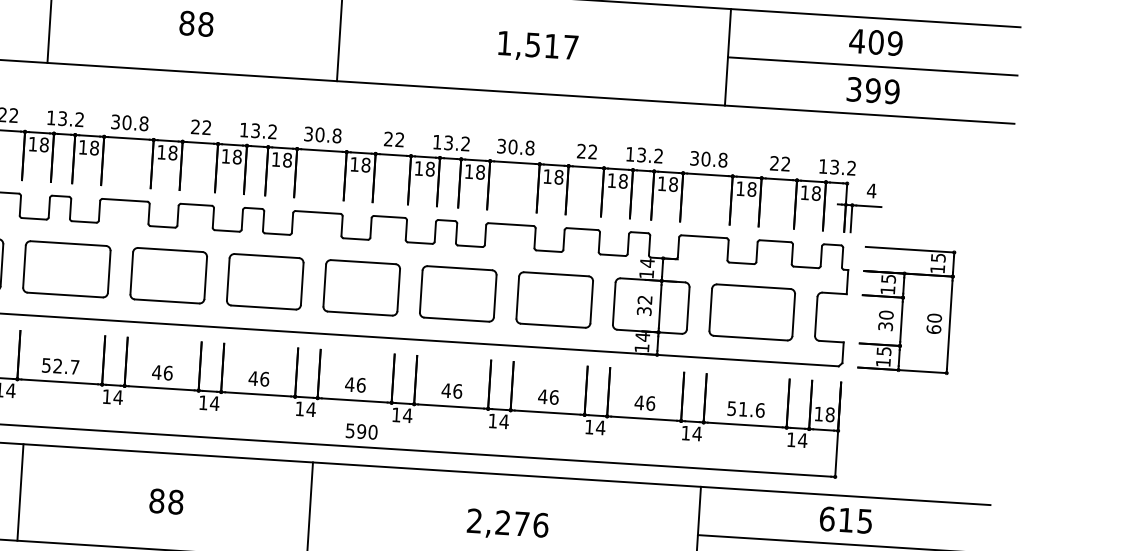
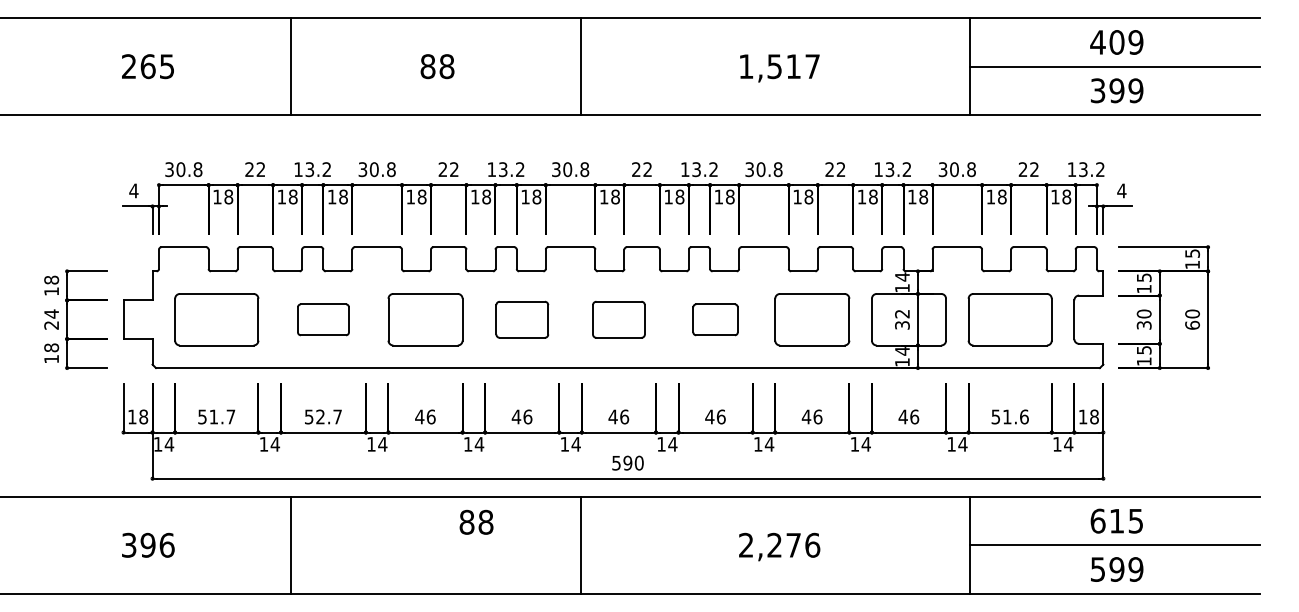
part: (66, 269) -> (323, 319), size x0.6
part: (265, 281) -> (522, 319), size x0.7
part: (361, 287) -> (618, 319), size x0.7
part: (458, 293) -> (715, 319), size x0.6
text: (166, 500) -> (476, 521), moved

